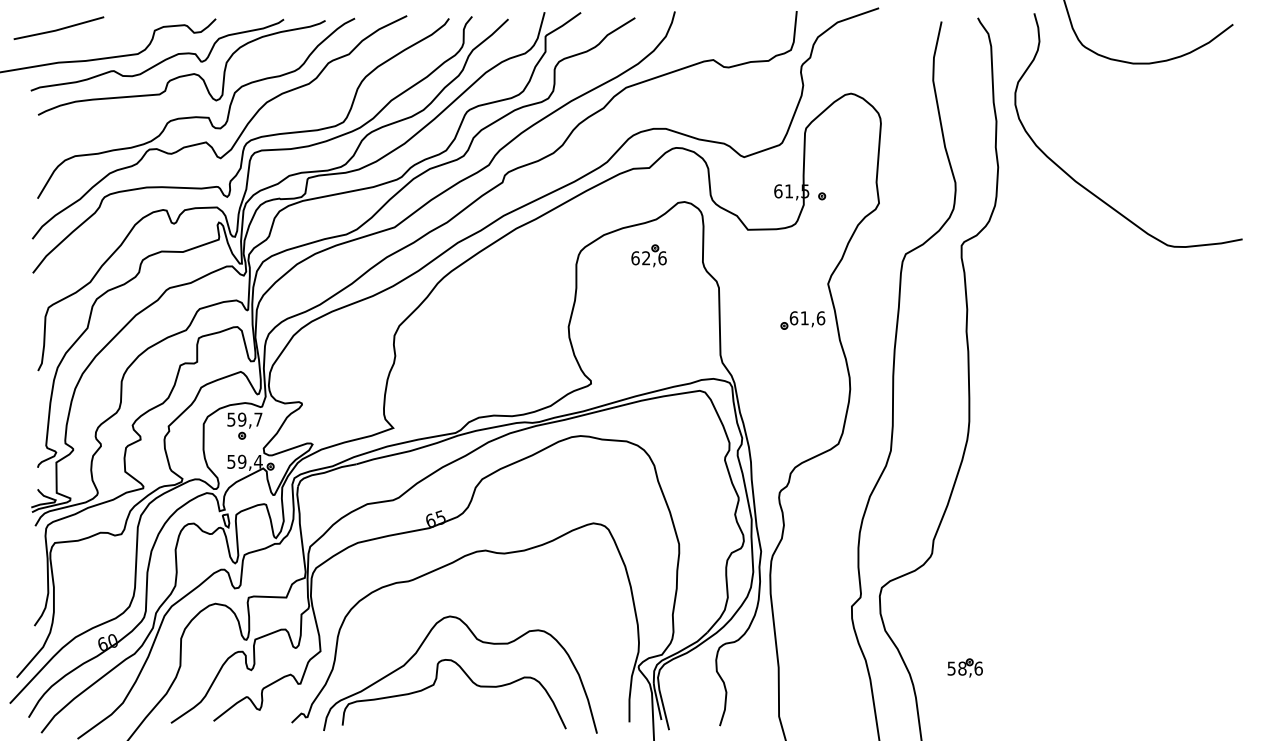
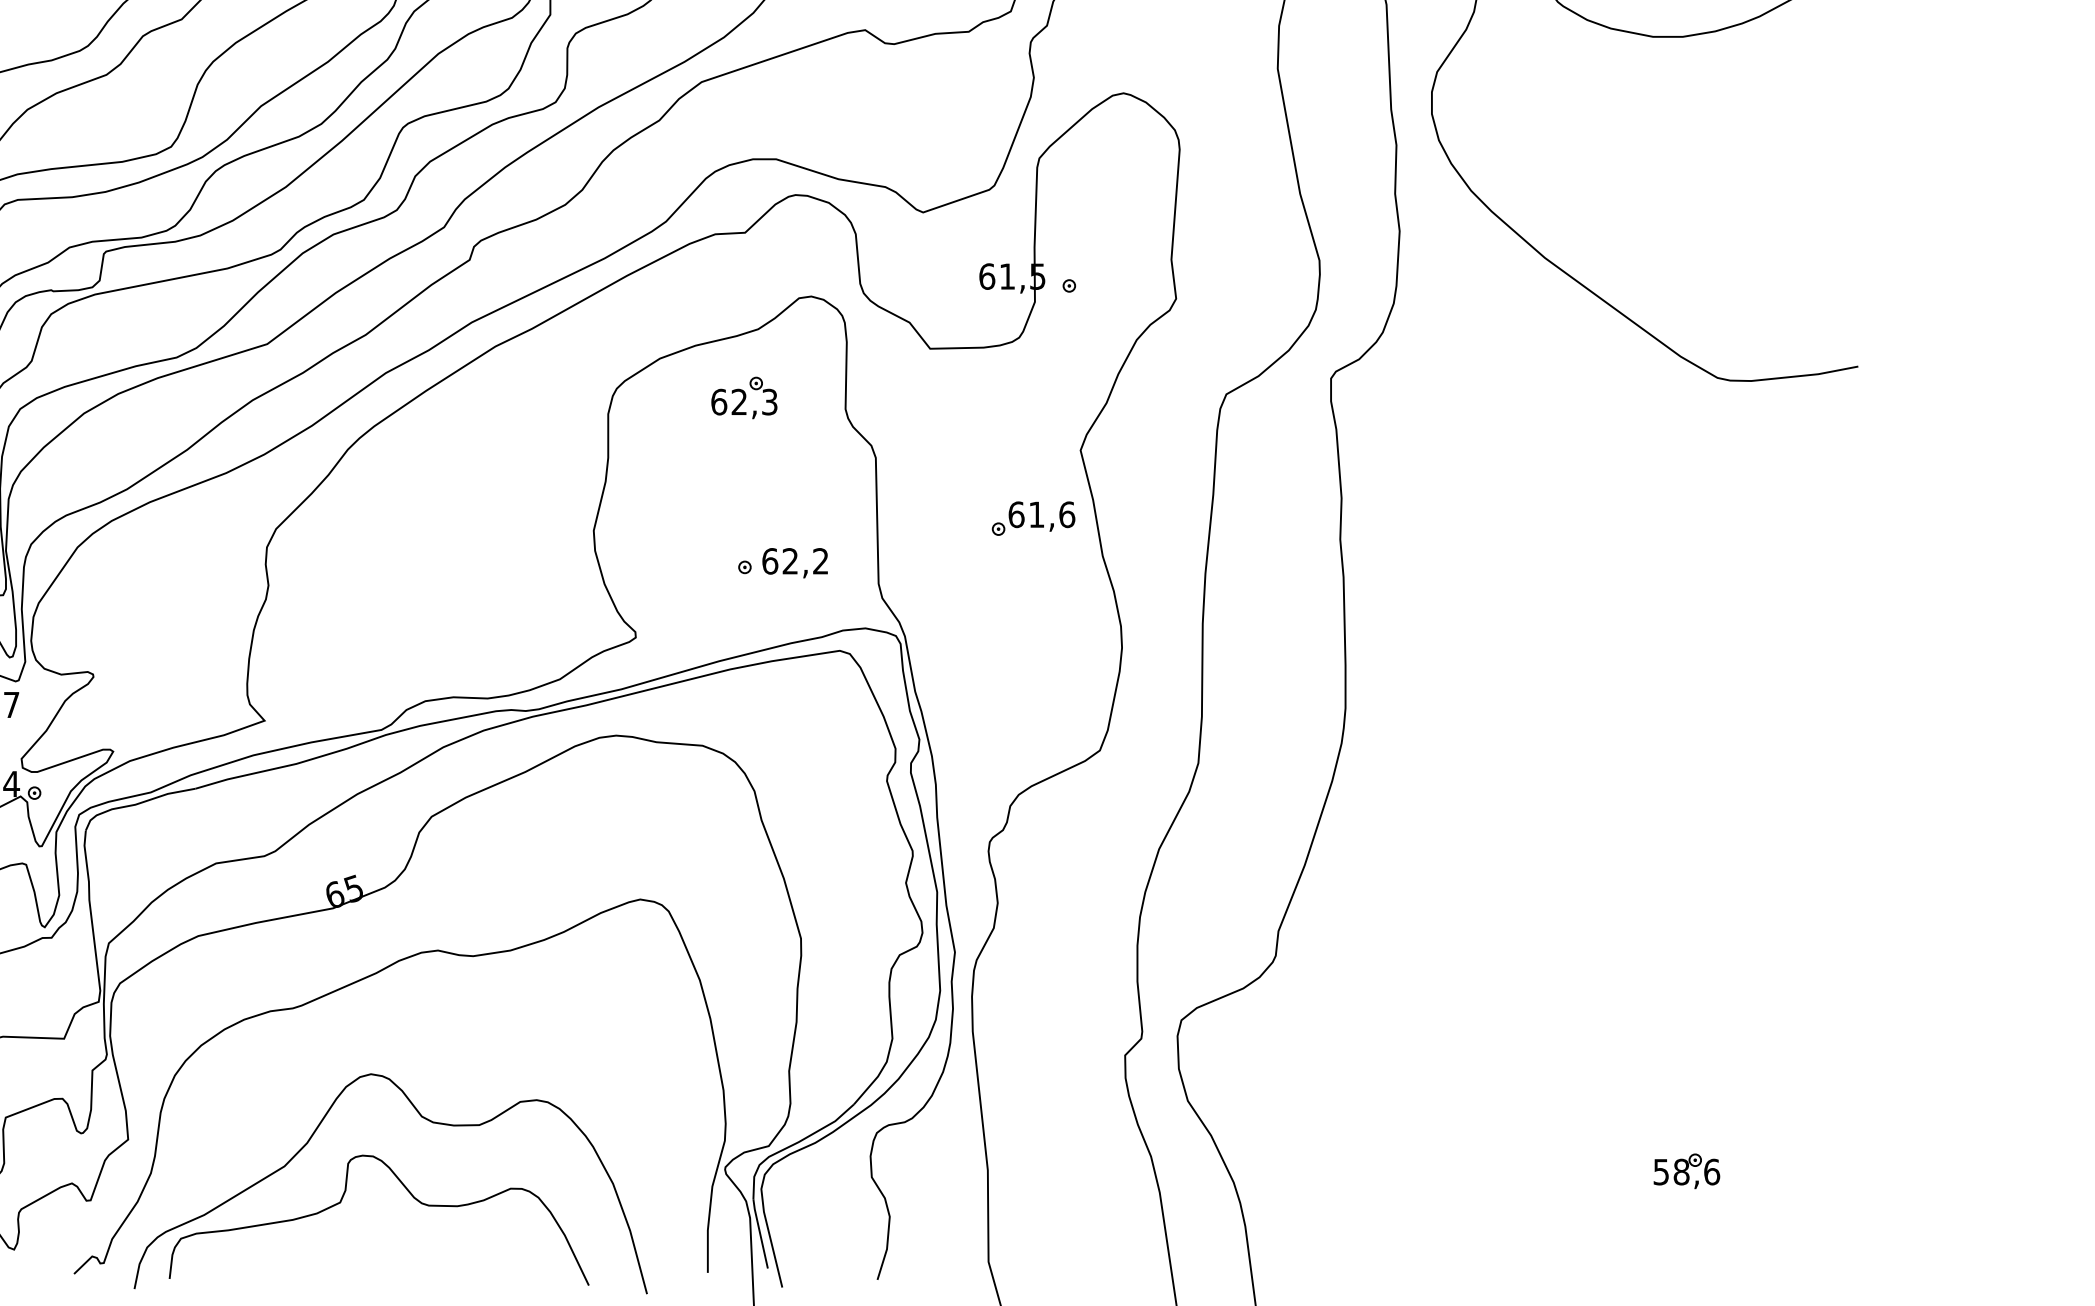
text: (662, 258) -> (769, 402), 62,6 -> 62,3
part: (669, 344) -> (782, 563), added
part: (964, 667) -> (1685, 1169), moved

